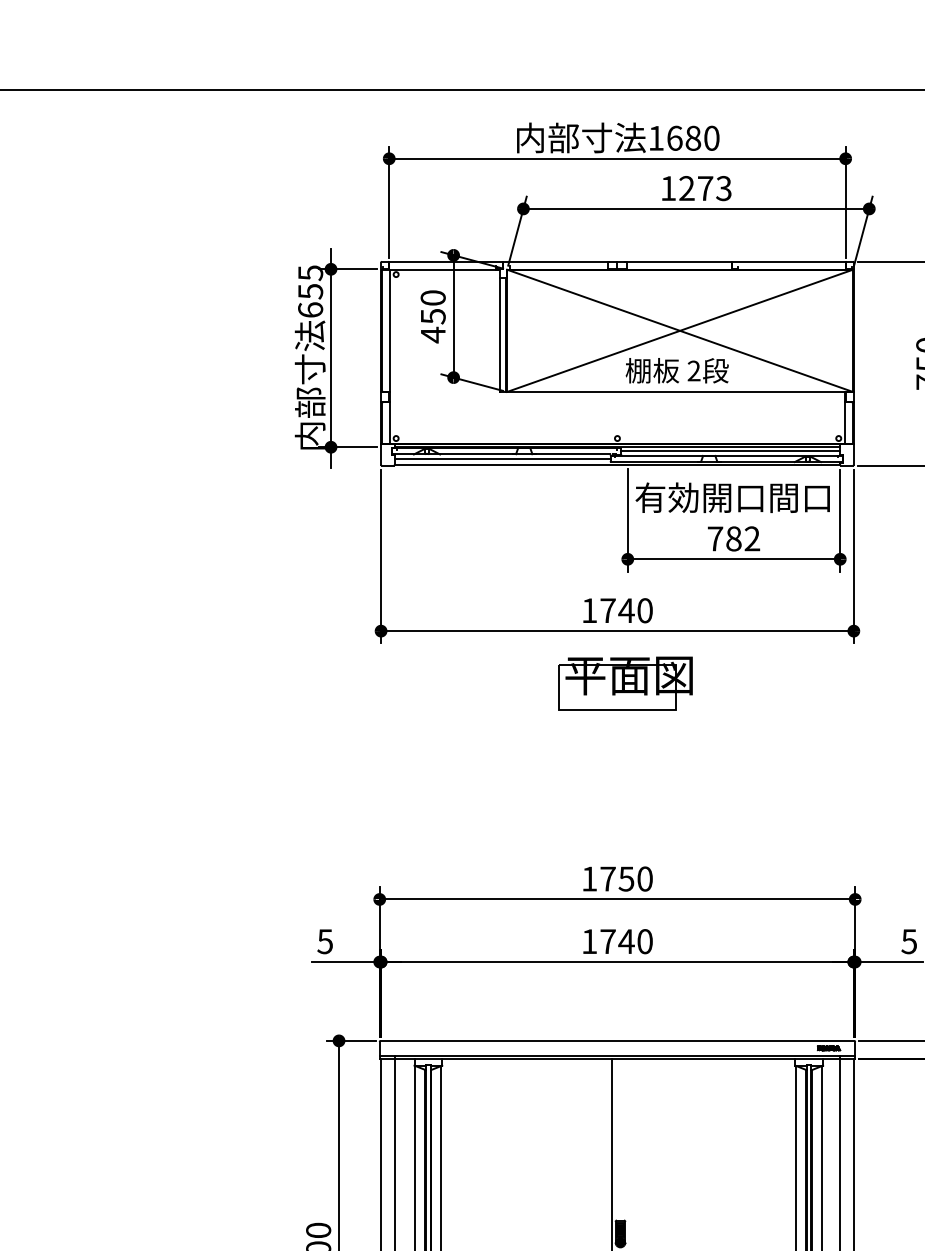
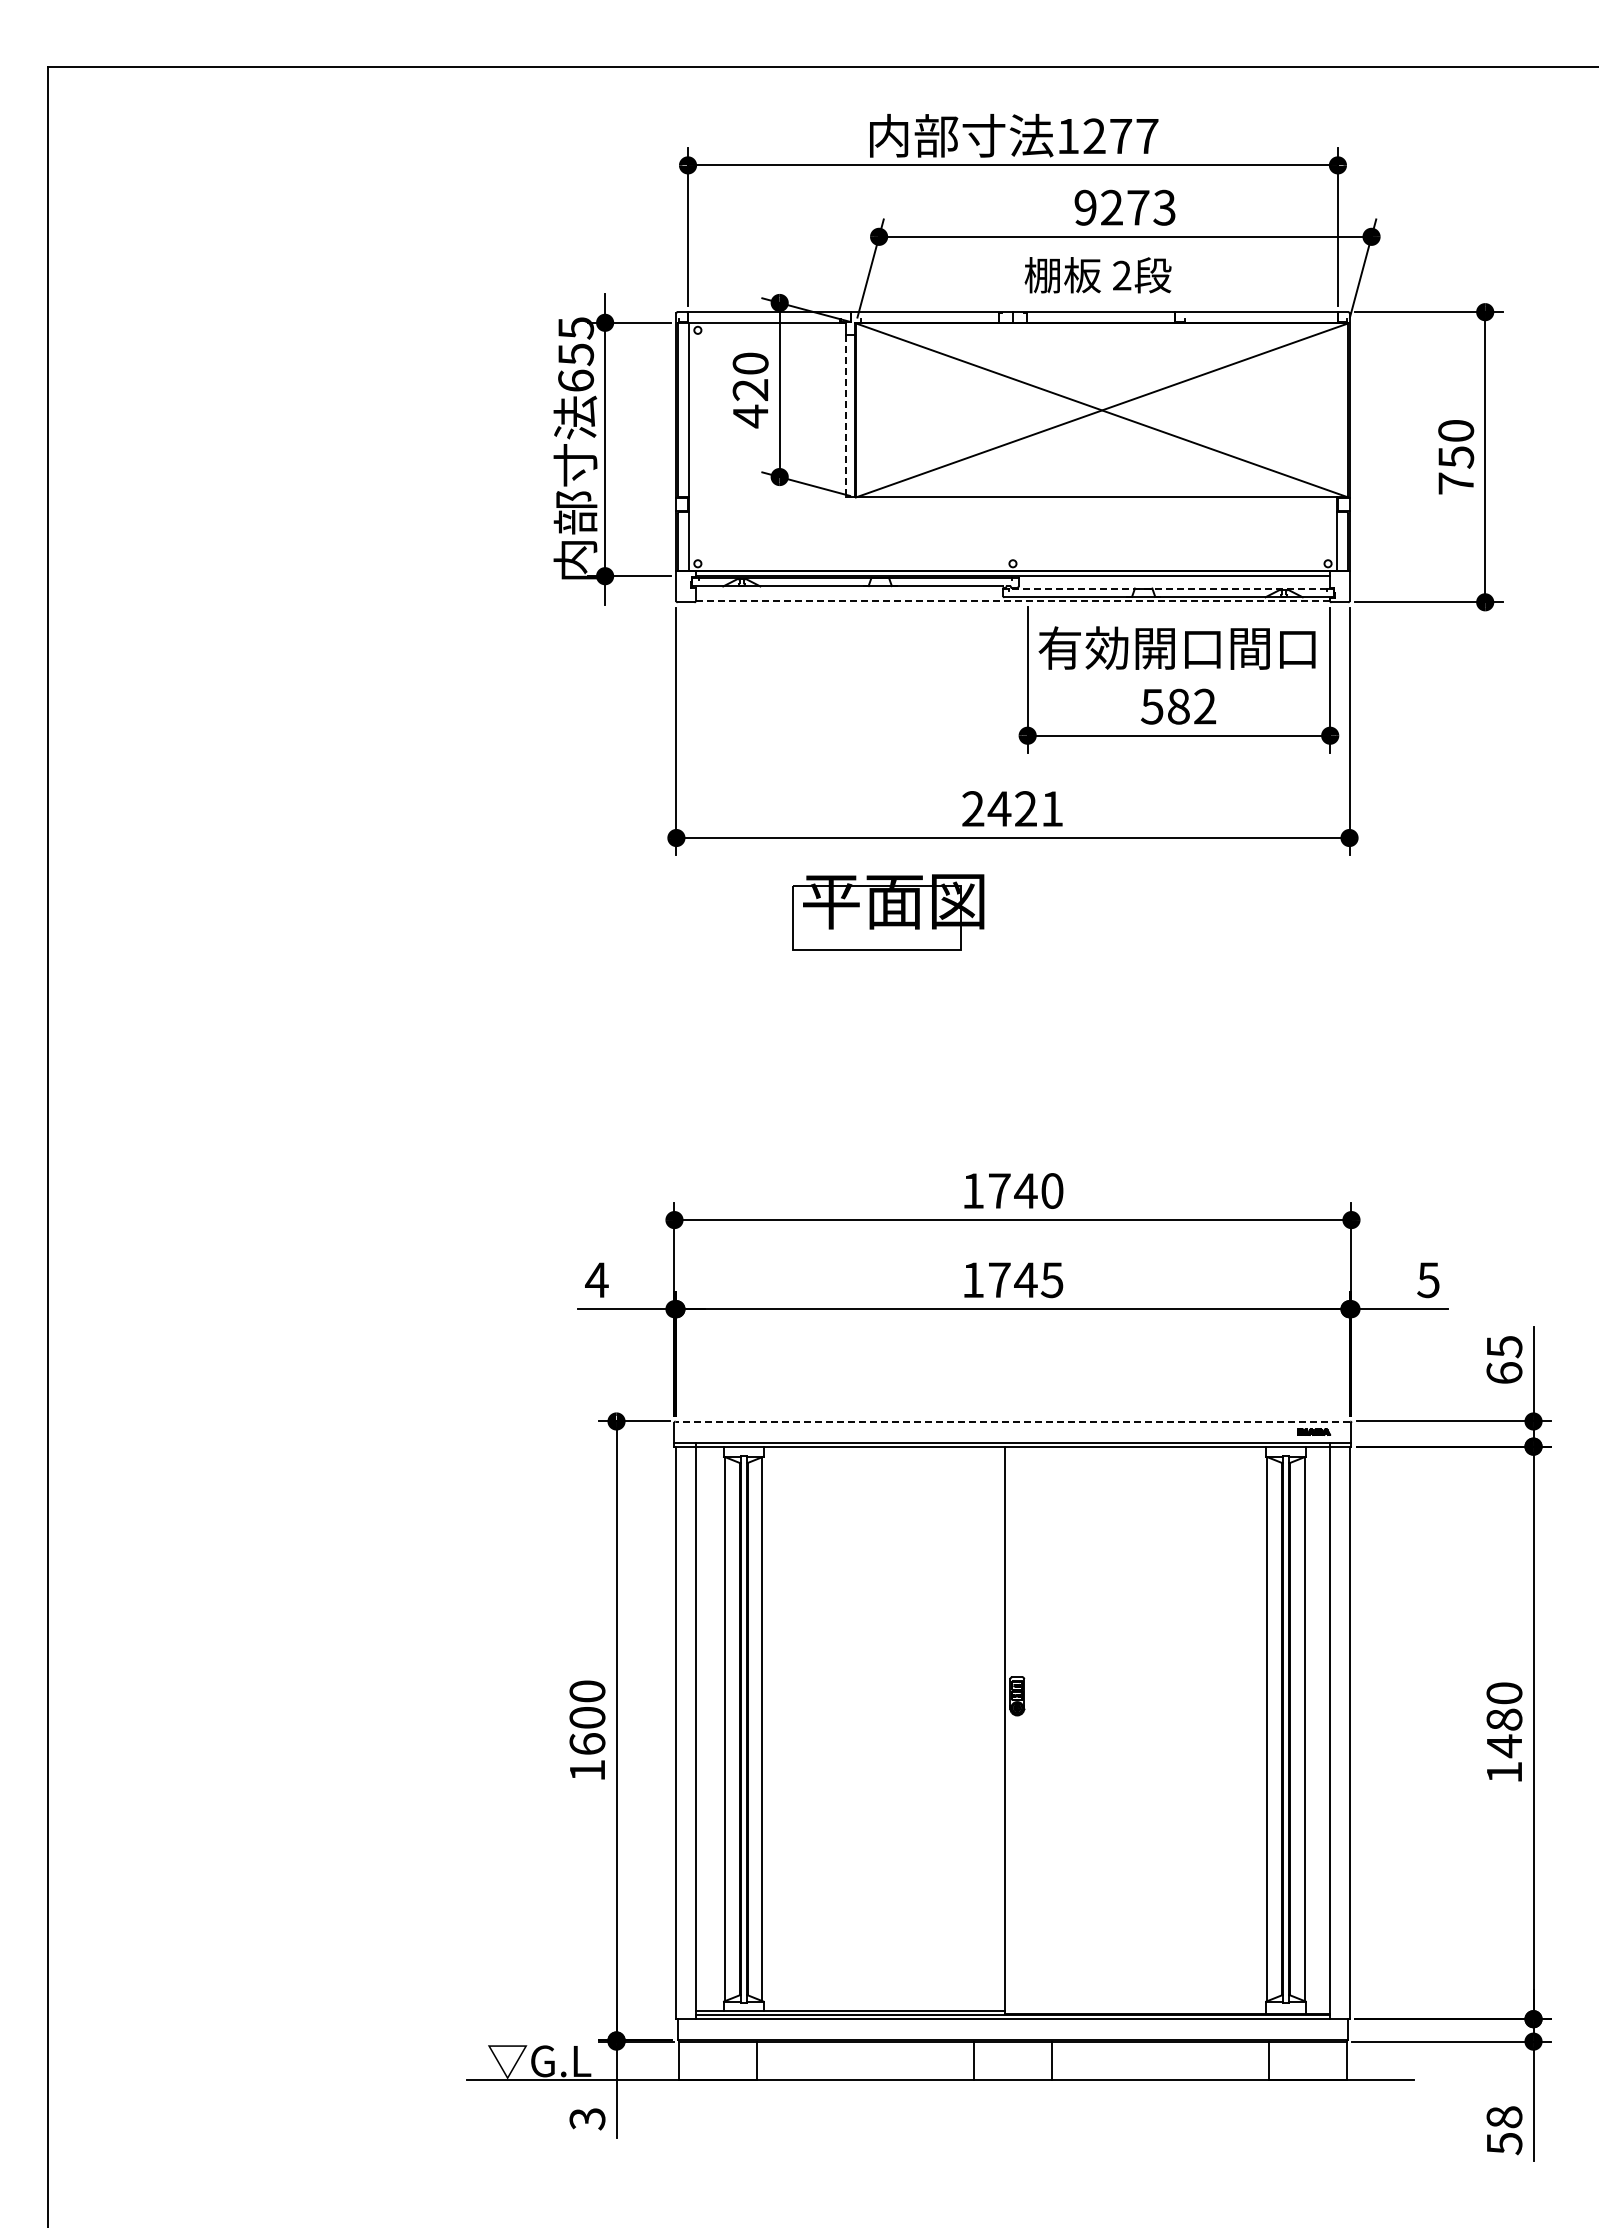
text: (692, 138) -> (1120, 136), 1680 -> 1277
text: (668, 188) -> (1085, 207), 1273 -> 9273
text: (433, 316) -> (750, 390), 450 -> 420
line: (500, 335) -> (846, 416), solid -> dashed
text: (676, 370) -> (1097, 275), moved
line: (730, 451) -> (1174, 582), removed
line: (725, 455) -> (1167, 588), solid -> dashed
line: (502, 458) -> (849, 592), removed
line: (617, 465) -> (1012, 601), solid -> dashed
text: (715, 538) -> (1152, 706), 782 -> 582
text: (617, 610) -> (1012, 808), 1740 -> 2421
part: (625, 683) -> (888, 912), moved
text: (626, 878) -> (1025, 1190), 1750 -> 1740
text: (324, 941) -> (596, 1280), 5 -> 4
text: (644, 941) -> (1051, 1280), 1740 -> 1745
line: (617, 1040) -> (1012, 1421), solid -> dashed

